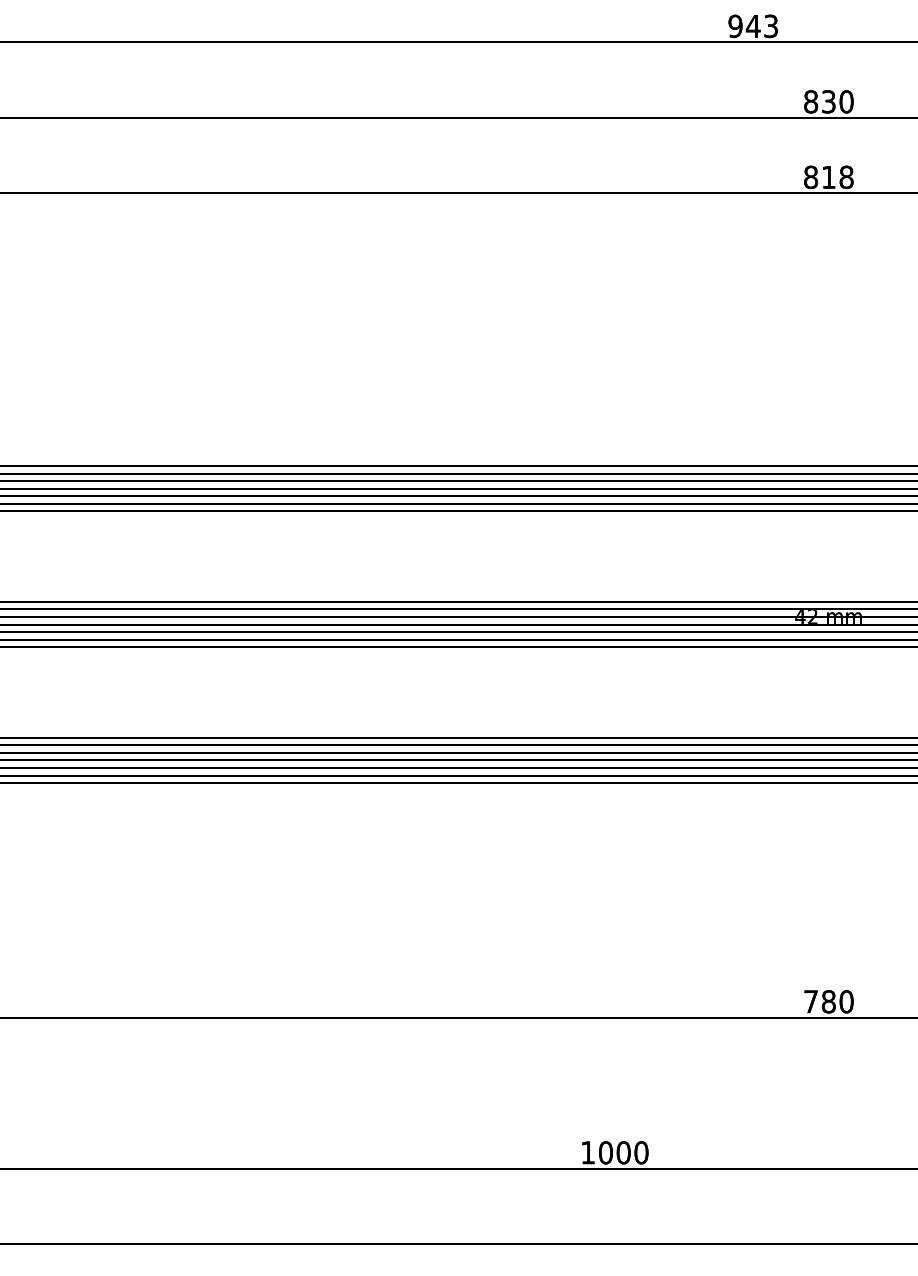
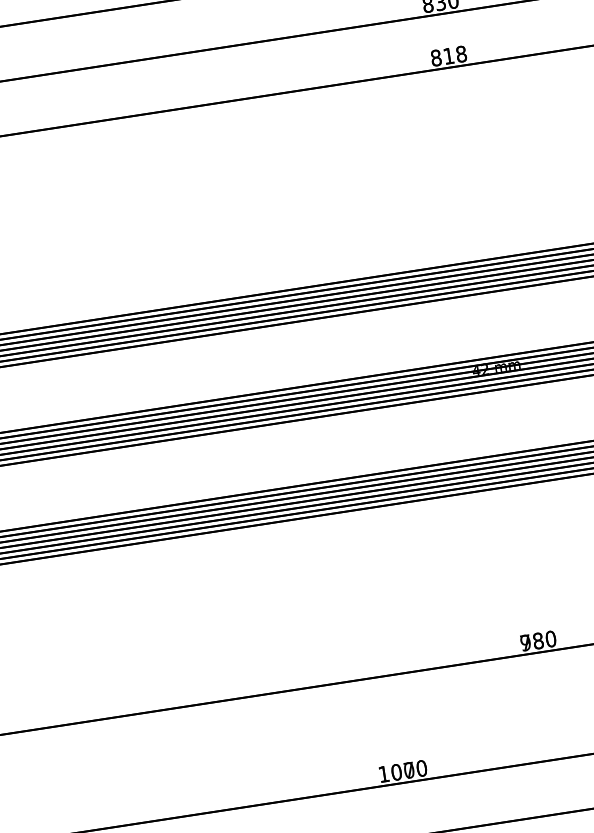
text: (810, 1001) -> (525, 642), 780 -> 980
text: (623, 1152) -> (409, 770), 1000 -> 1070

